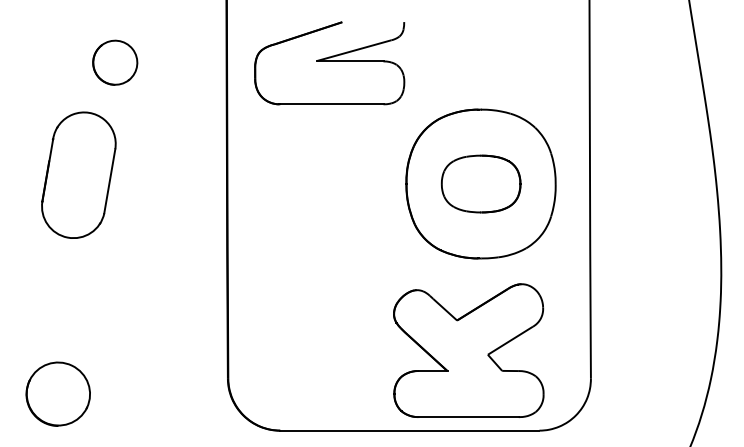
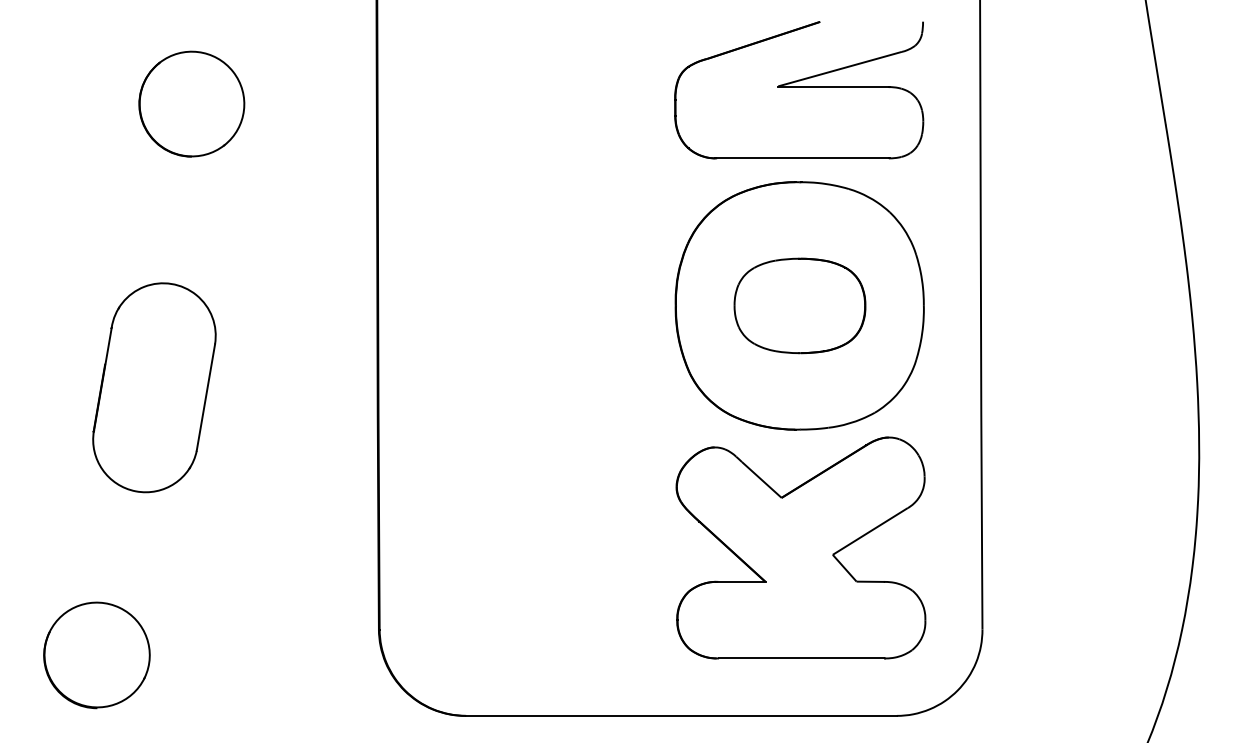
part: (114, 62) -> (190, 103), size x1.43
part: (329, 63) -> (798, 90), moved
part: (78, 174) -> (153, 386), moved
part: (468, 350) -> (800, 547), moved

